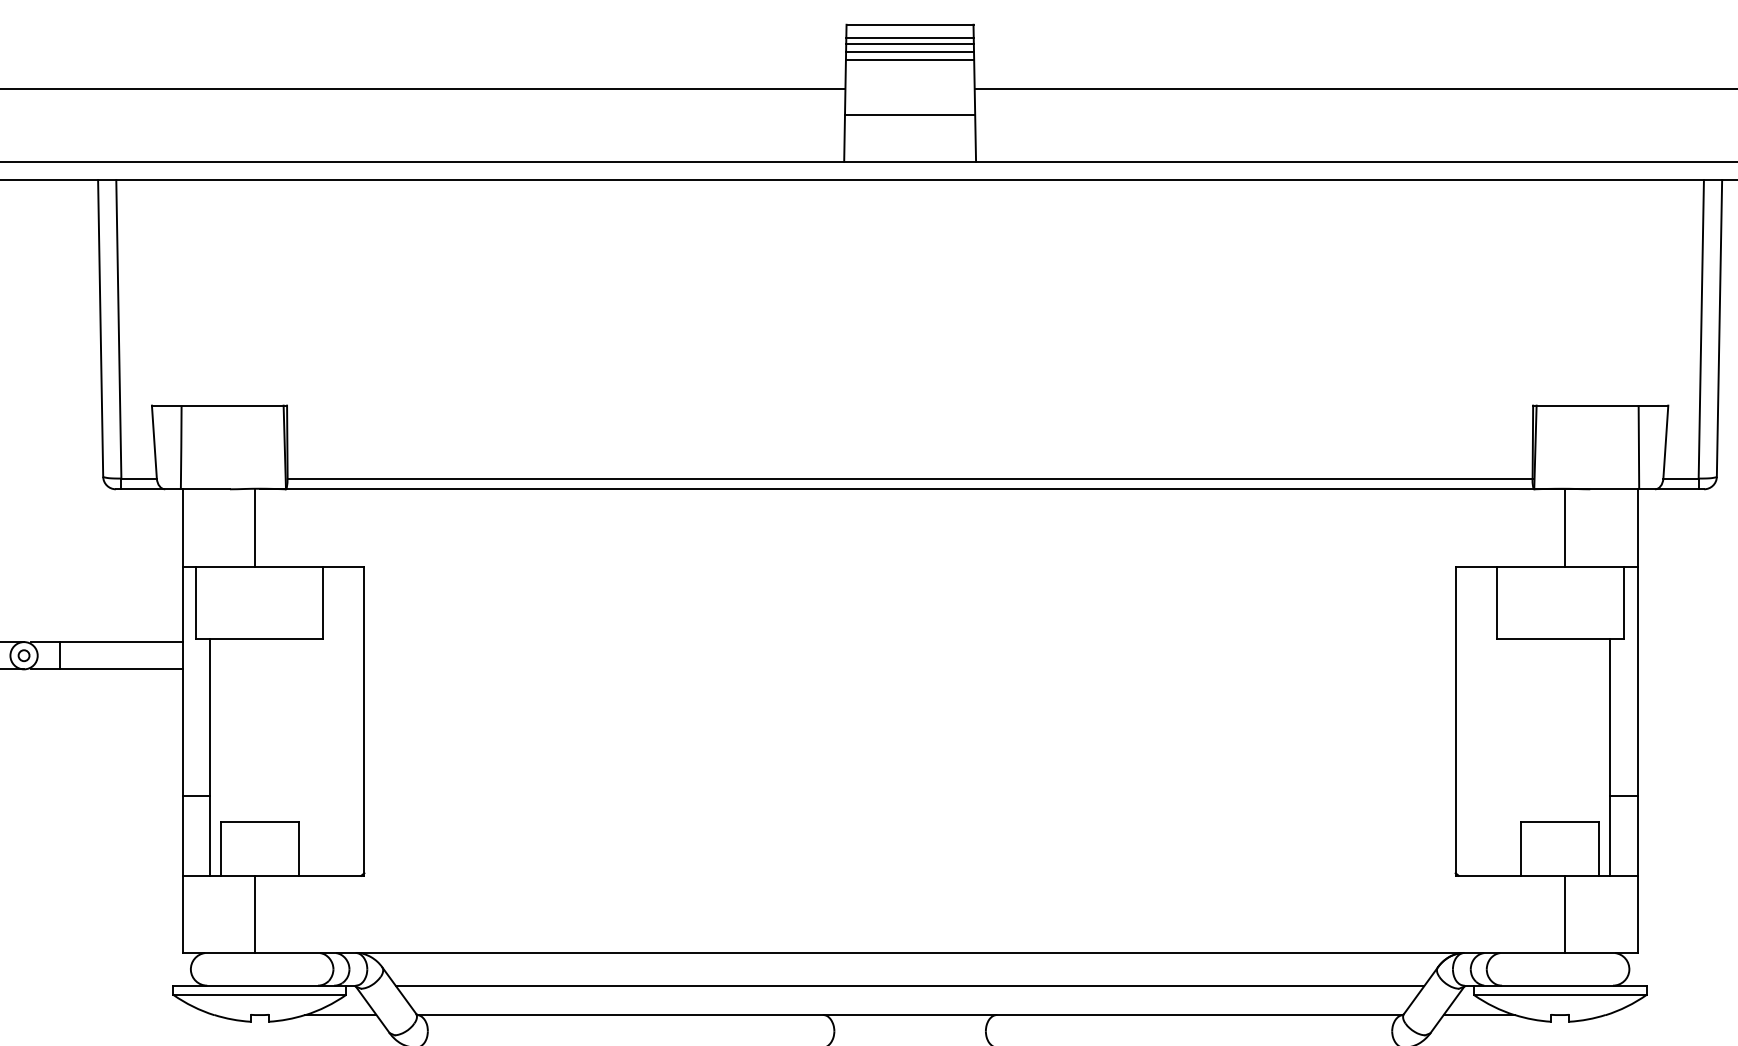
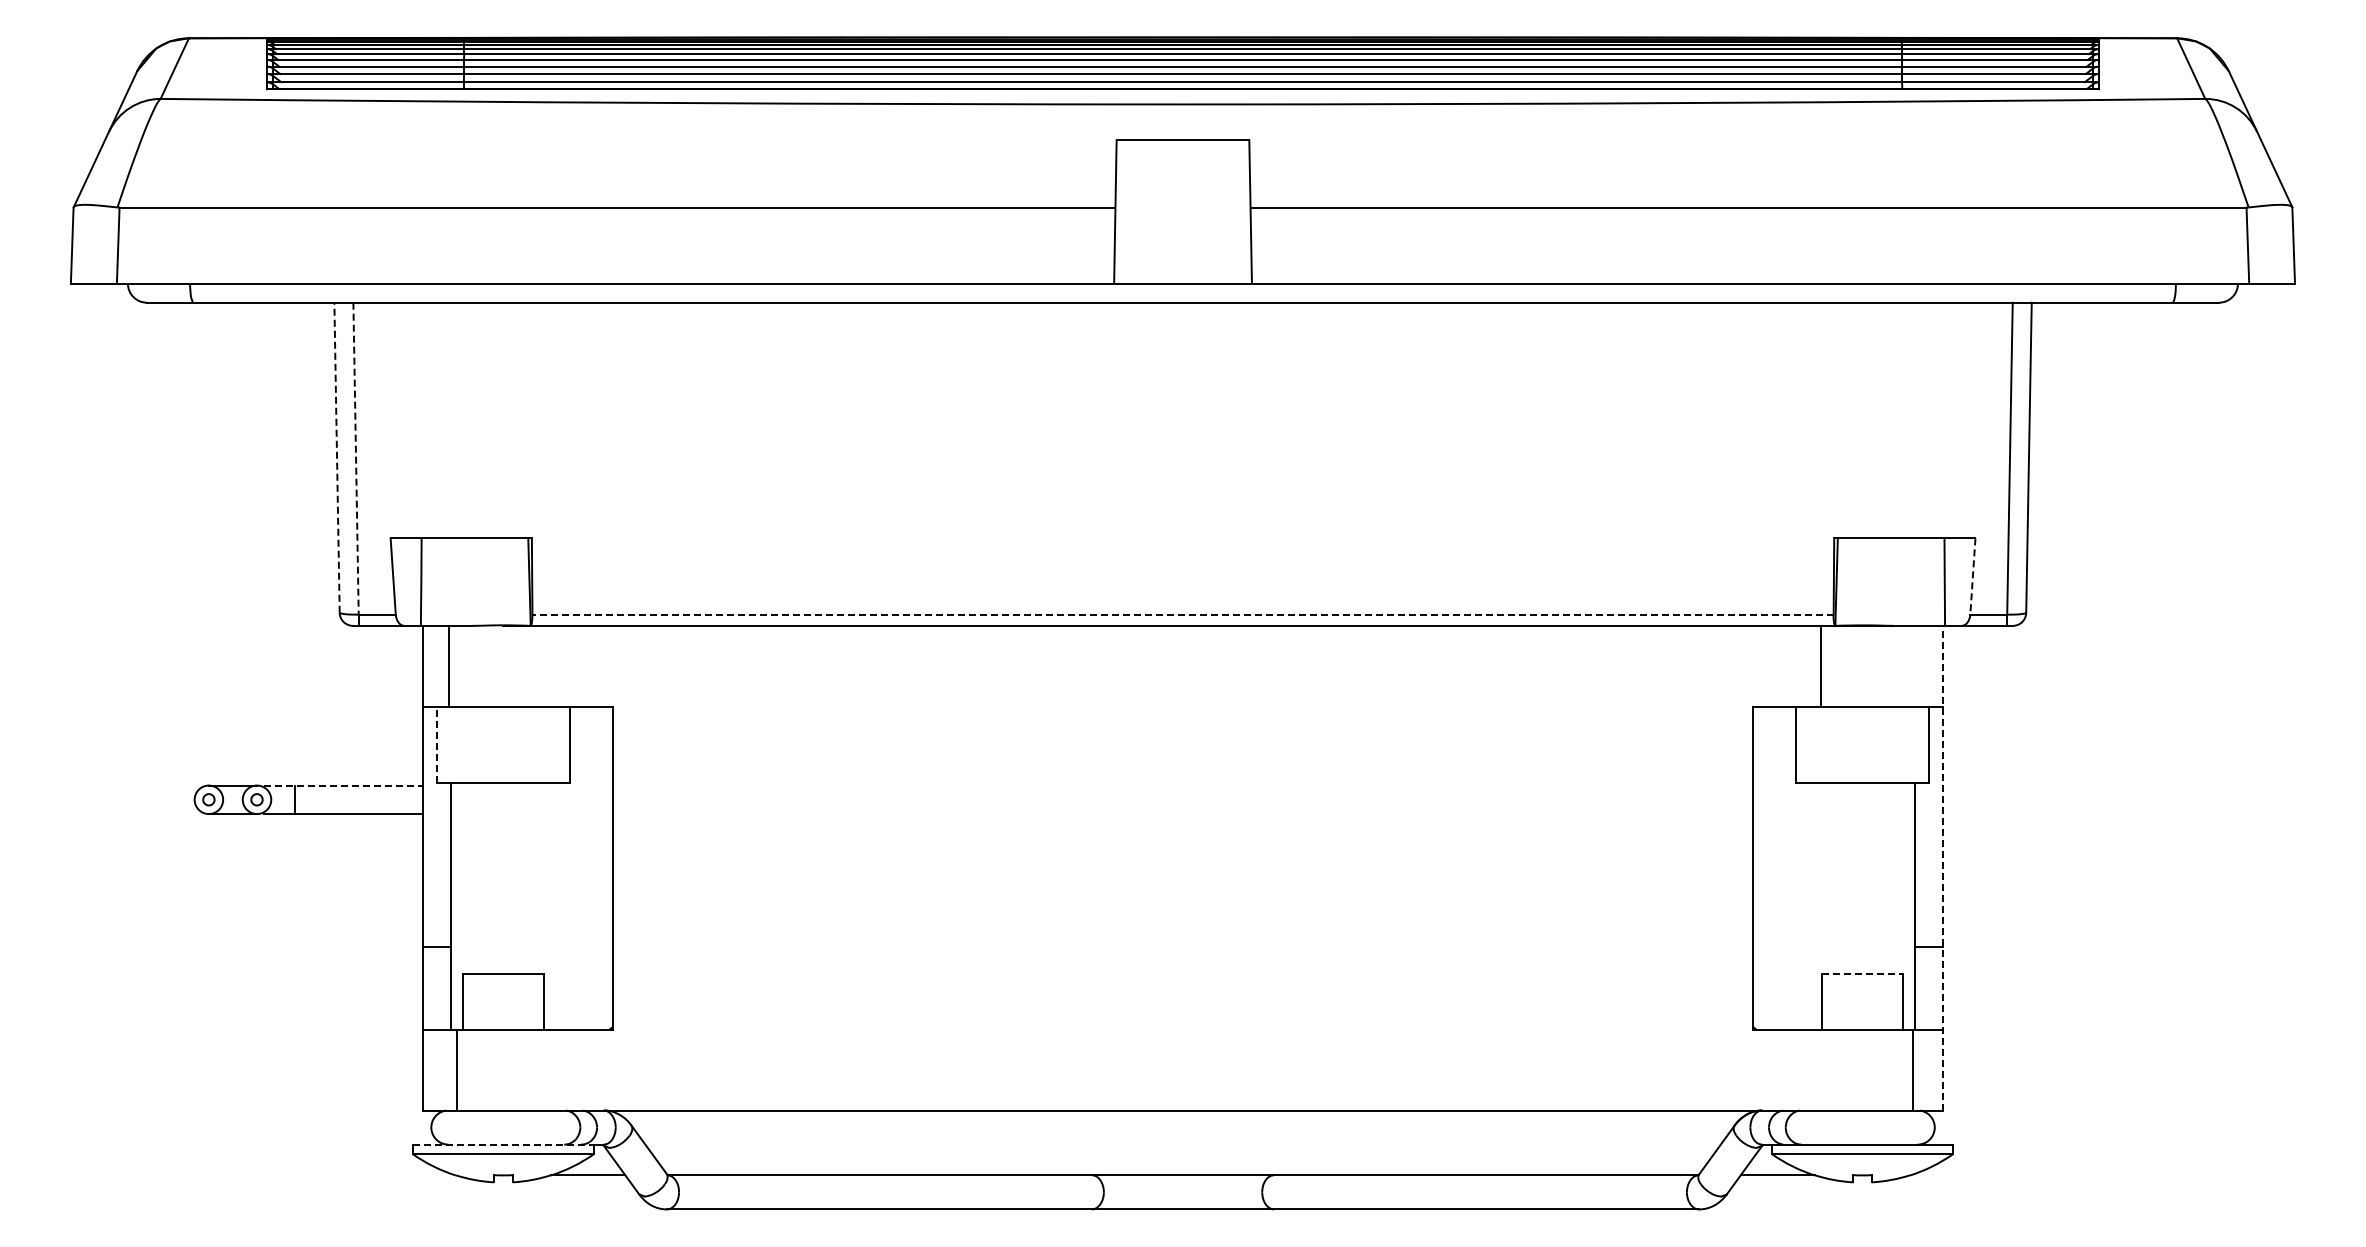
line: (909, 38) -> (1182, 154), removed
line: (909, 44) -> (1182, 160), removed
line: (909, 52) -> (1182, 169), removed
line: (910, 60) -> (1183, 177), removed
line: (910, 114) -> (1183, 234), removed
line: (101, 328) -> (337, 457), solid -> dashed
line: (119, 329) -> (356, 458), solid -> dashed
line: (1665, 443) -> (1972, 577), solid -> dashed
line: (910, 478) -> (1183, 614), solid -> dashed
line: (255, 527) -> (448, 665), moved
line: (1564, 527) -> (1821, 665), moved
line: (195, 602) -> (436, 744), solid -> dashed
line: (106, 642) -> (343, 785), solid -> dashed
line: (1637, 720) -> (1943, 867), solid -> dashed
line: (1560, 821) -> (1862, 973), solid -> dashed
line: (255, 913) -> (456, 1069), moved
line: (1564, 913) -> (1913, 1069), moved
line: (259, 985) -> (503, 1144), solid -> dashed
line: (909, 985) -> (1182, 1144), removed

